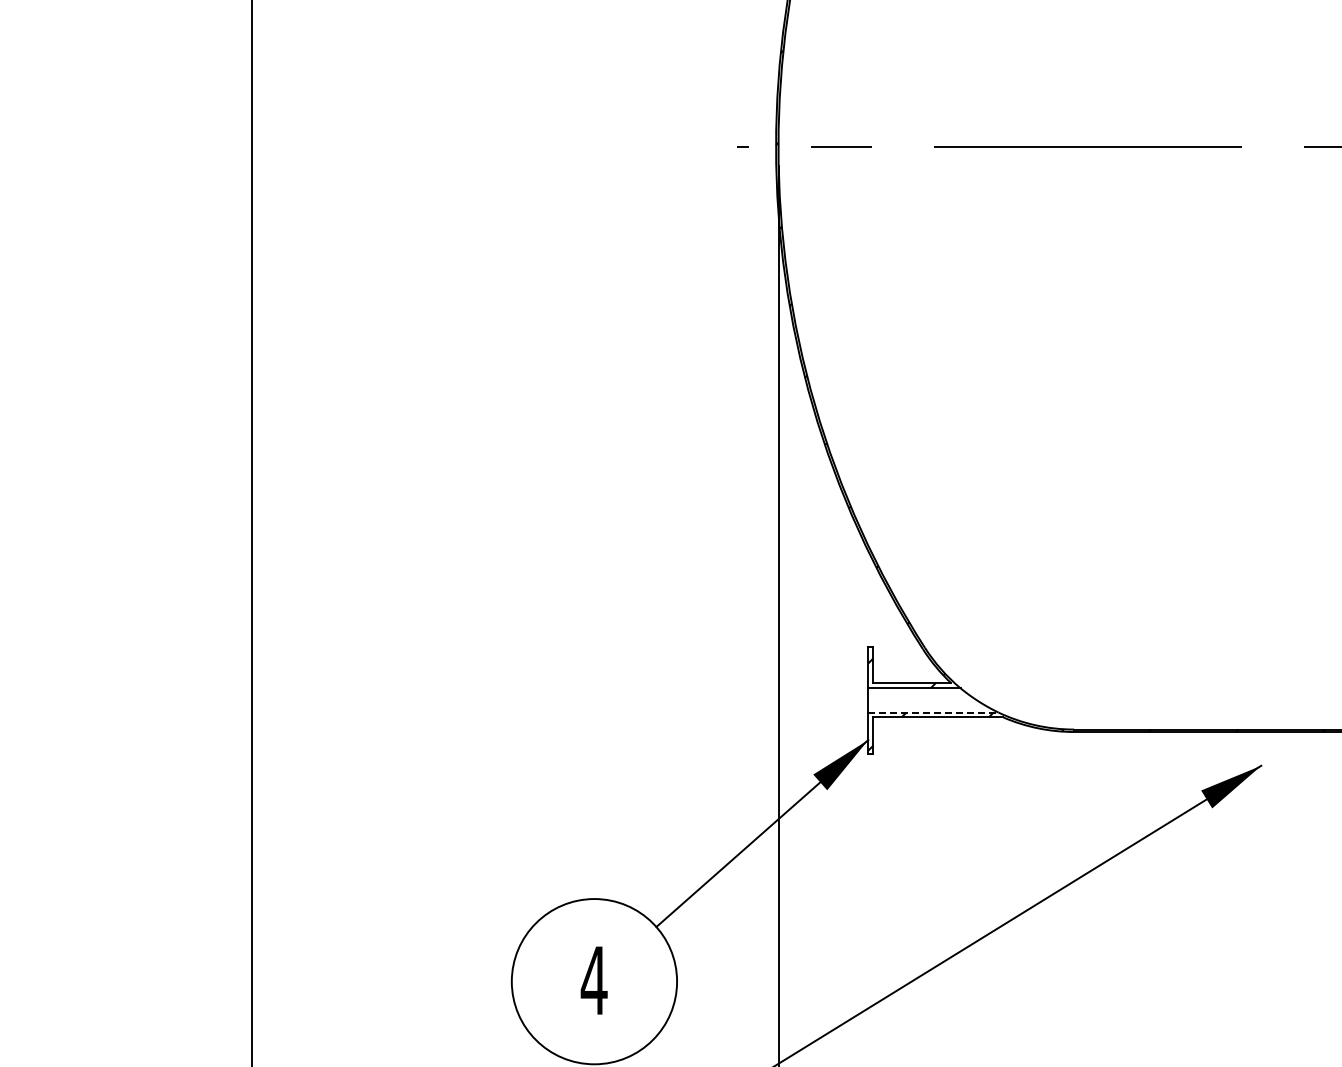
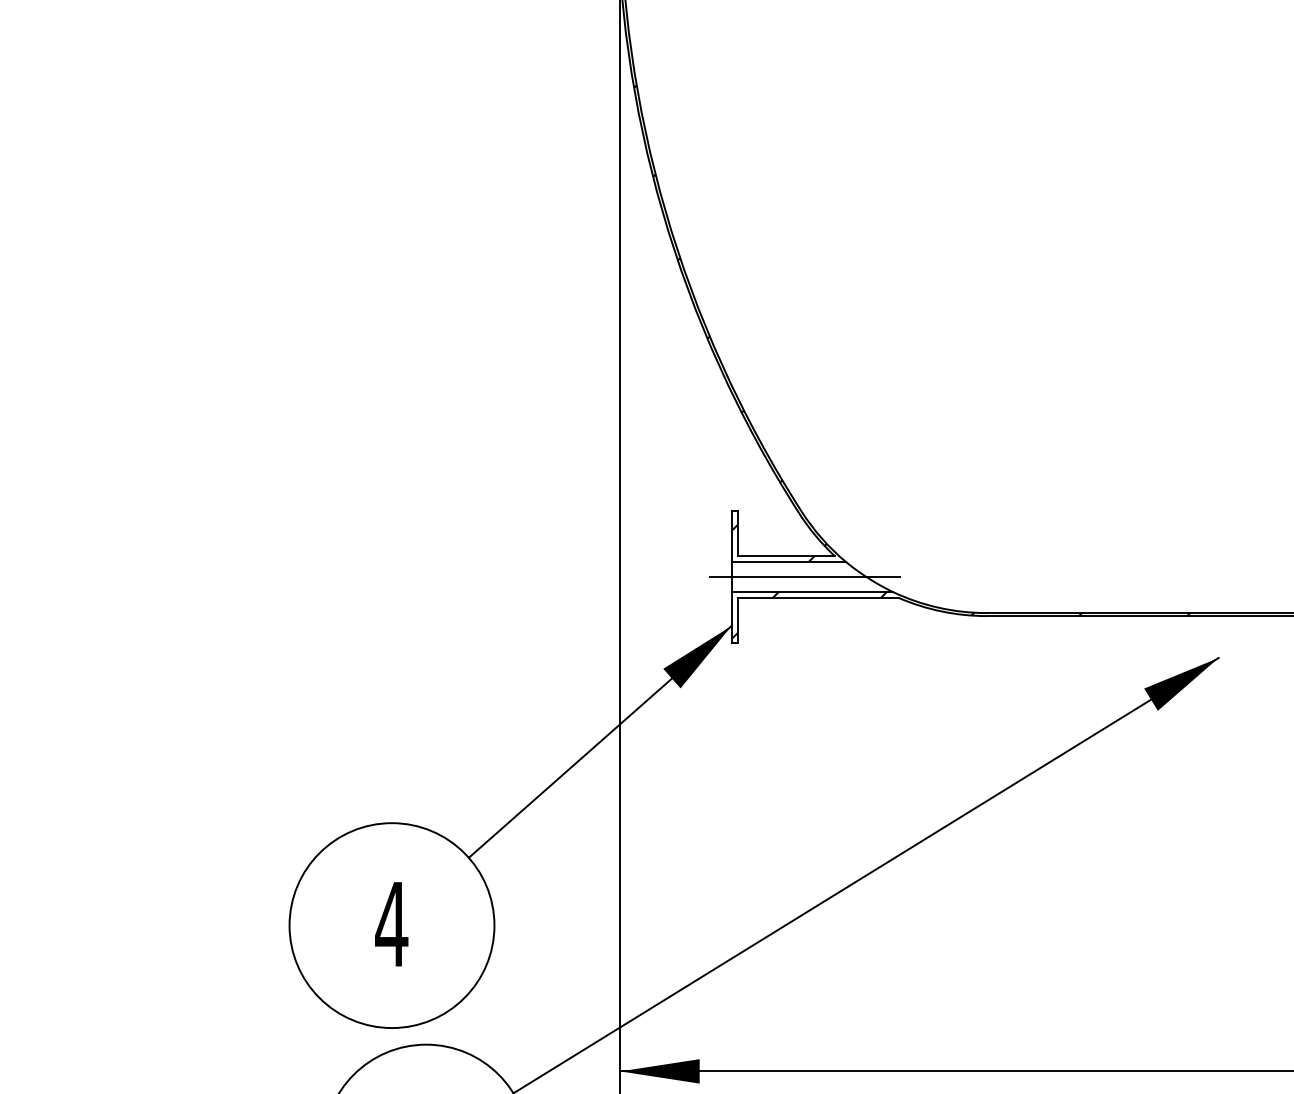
line: (927, 700) -> (804, 577), added
line: (933, 712) -> (812, 591), dashed -> solid

